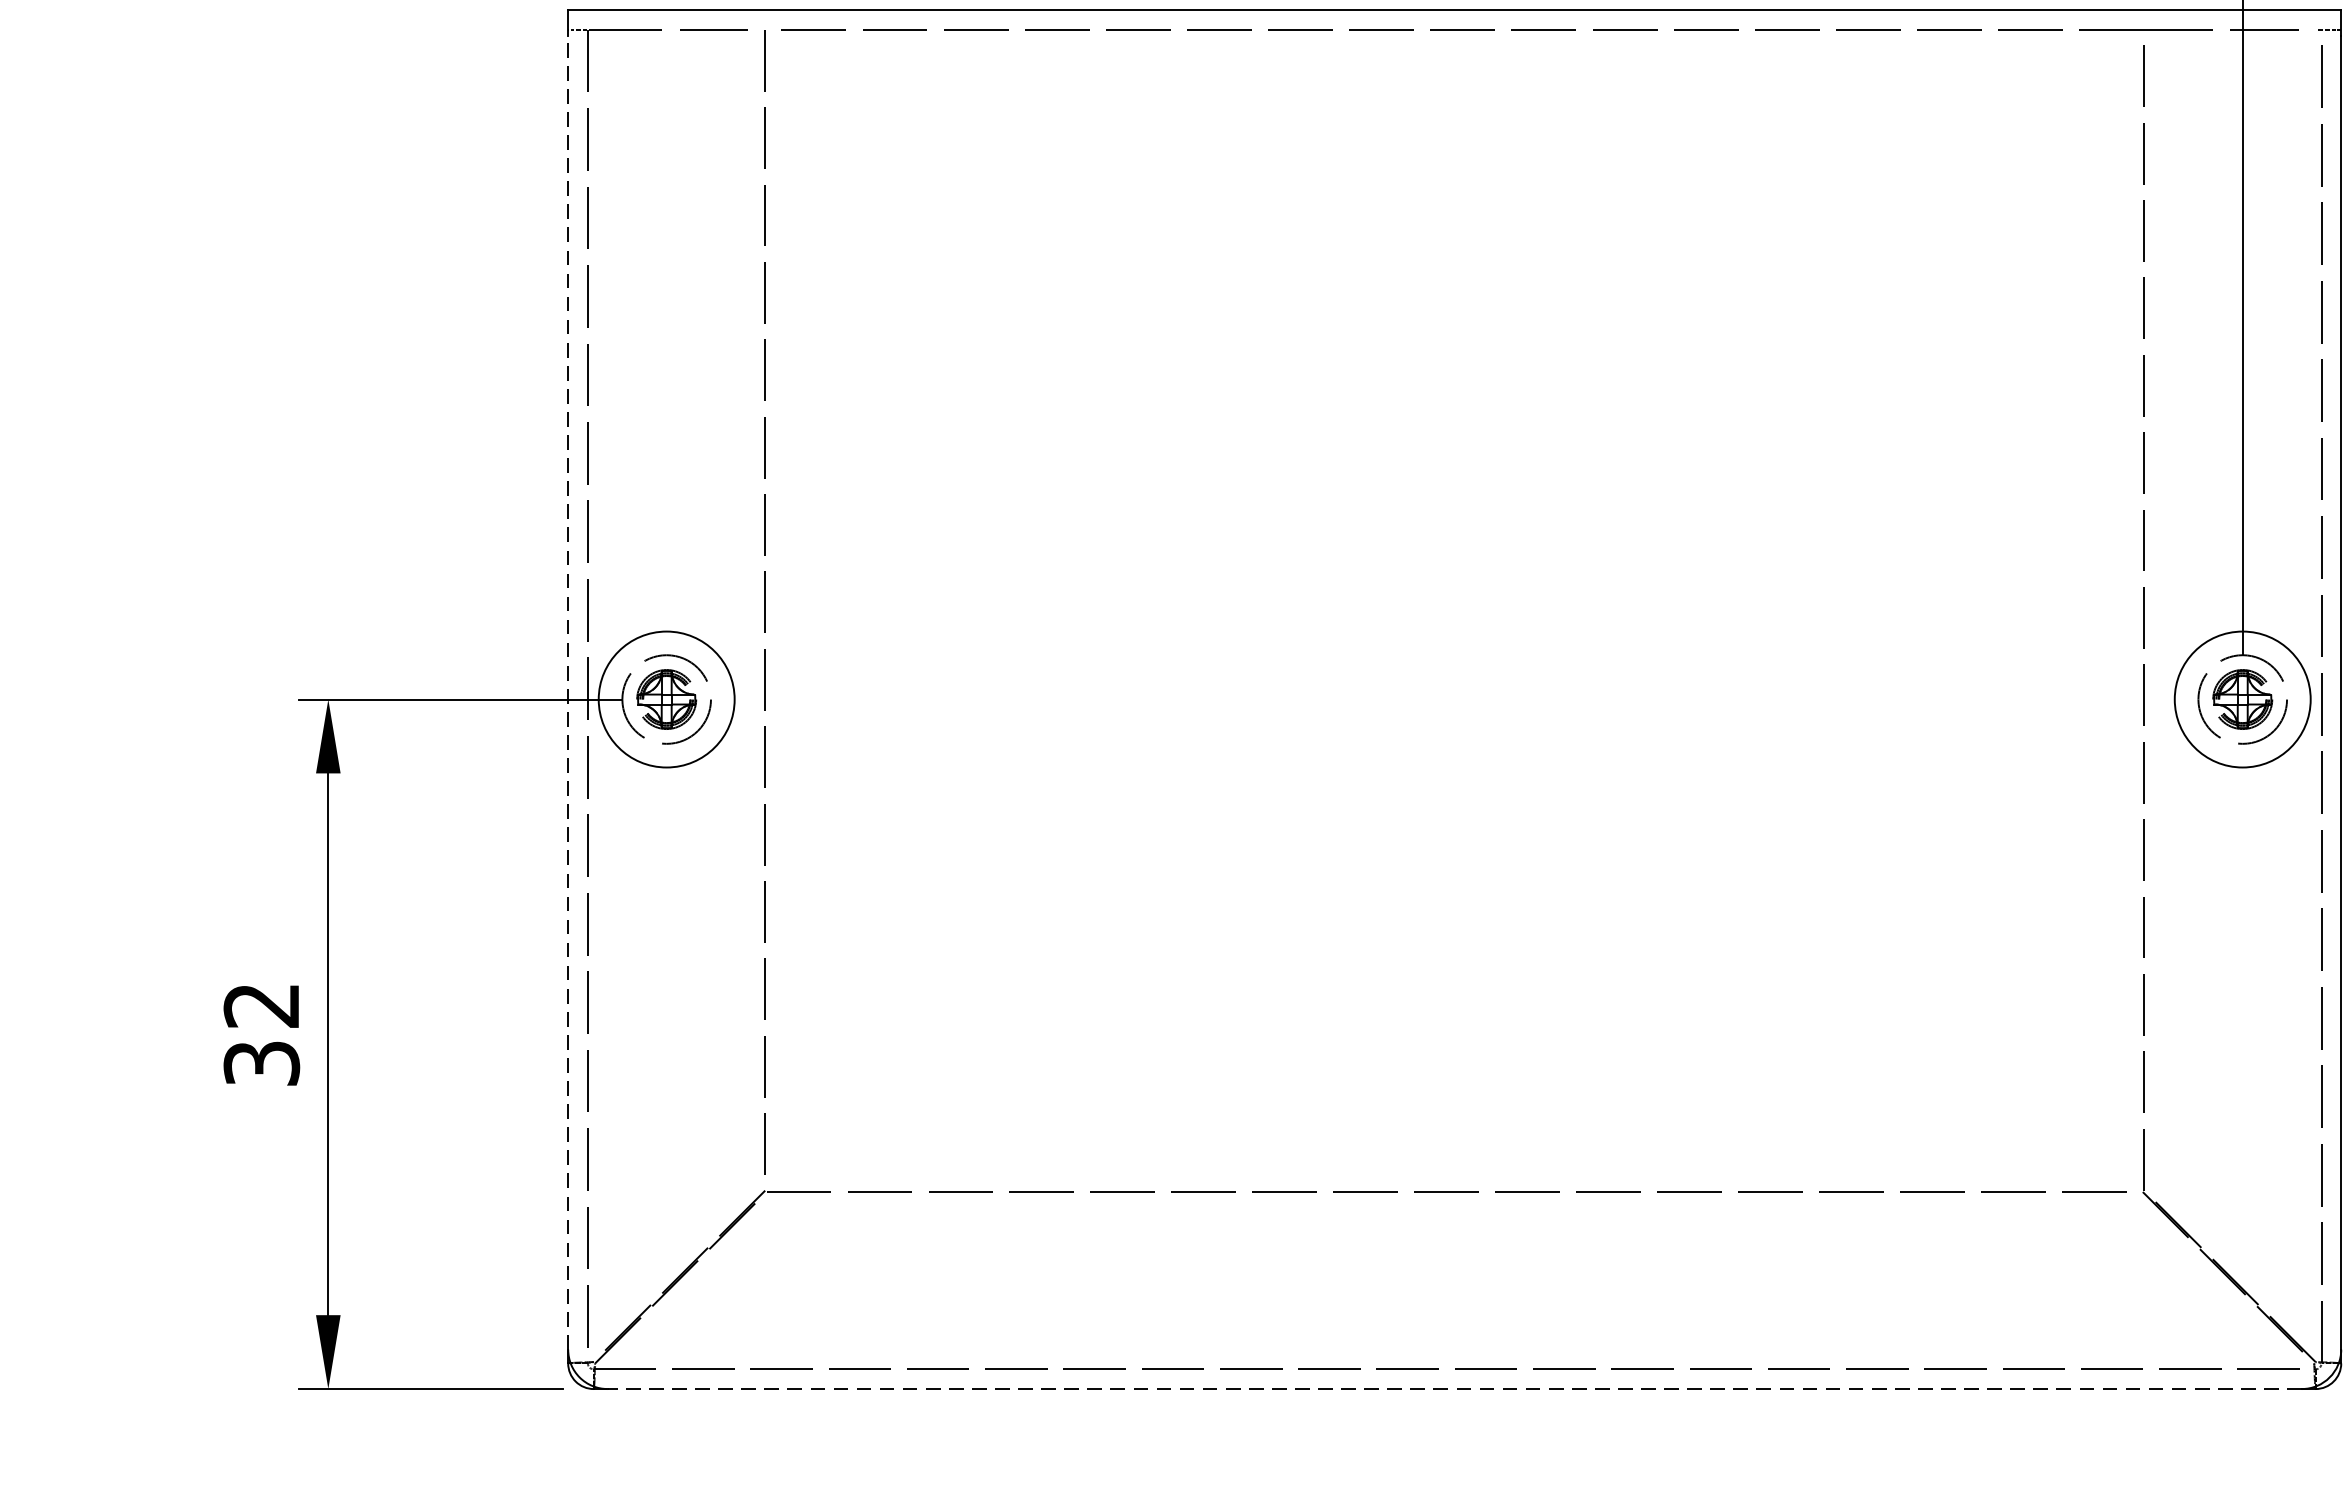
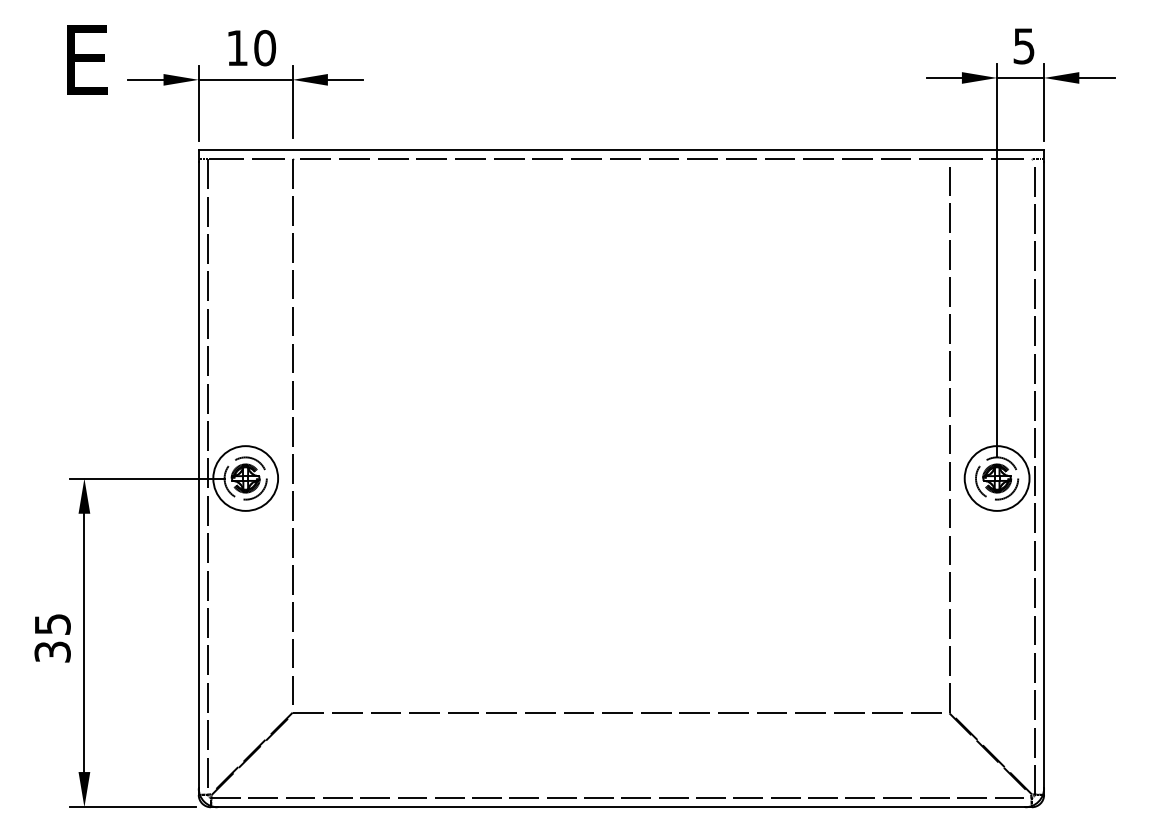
line: (567, 691) -> (198, 474), dashed -> solid
text: (261, 1005) -> (52, 624), 32 -> 35
line: (1454, 1389) -> (621, 807), dashed -> solid

